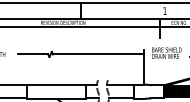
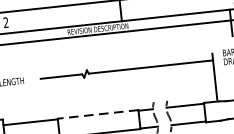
line: (56, 84) -> (97, 114), solid -> dashed

